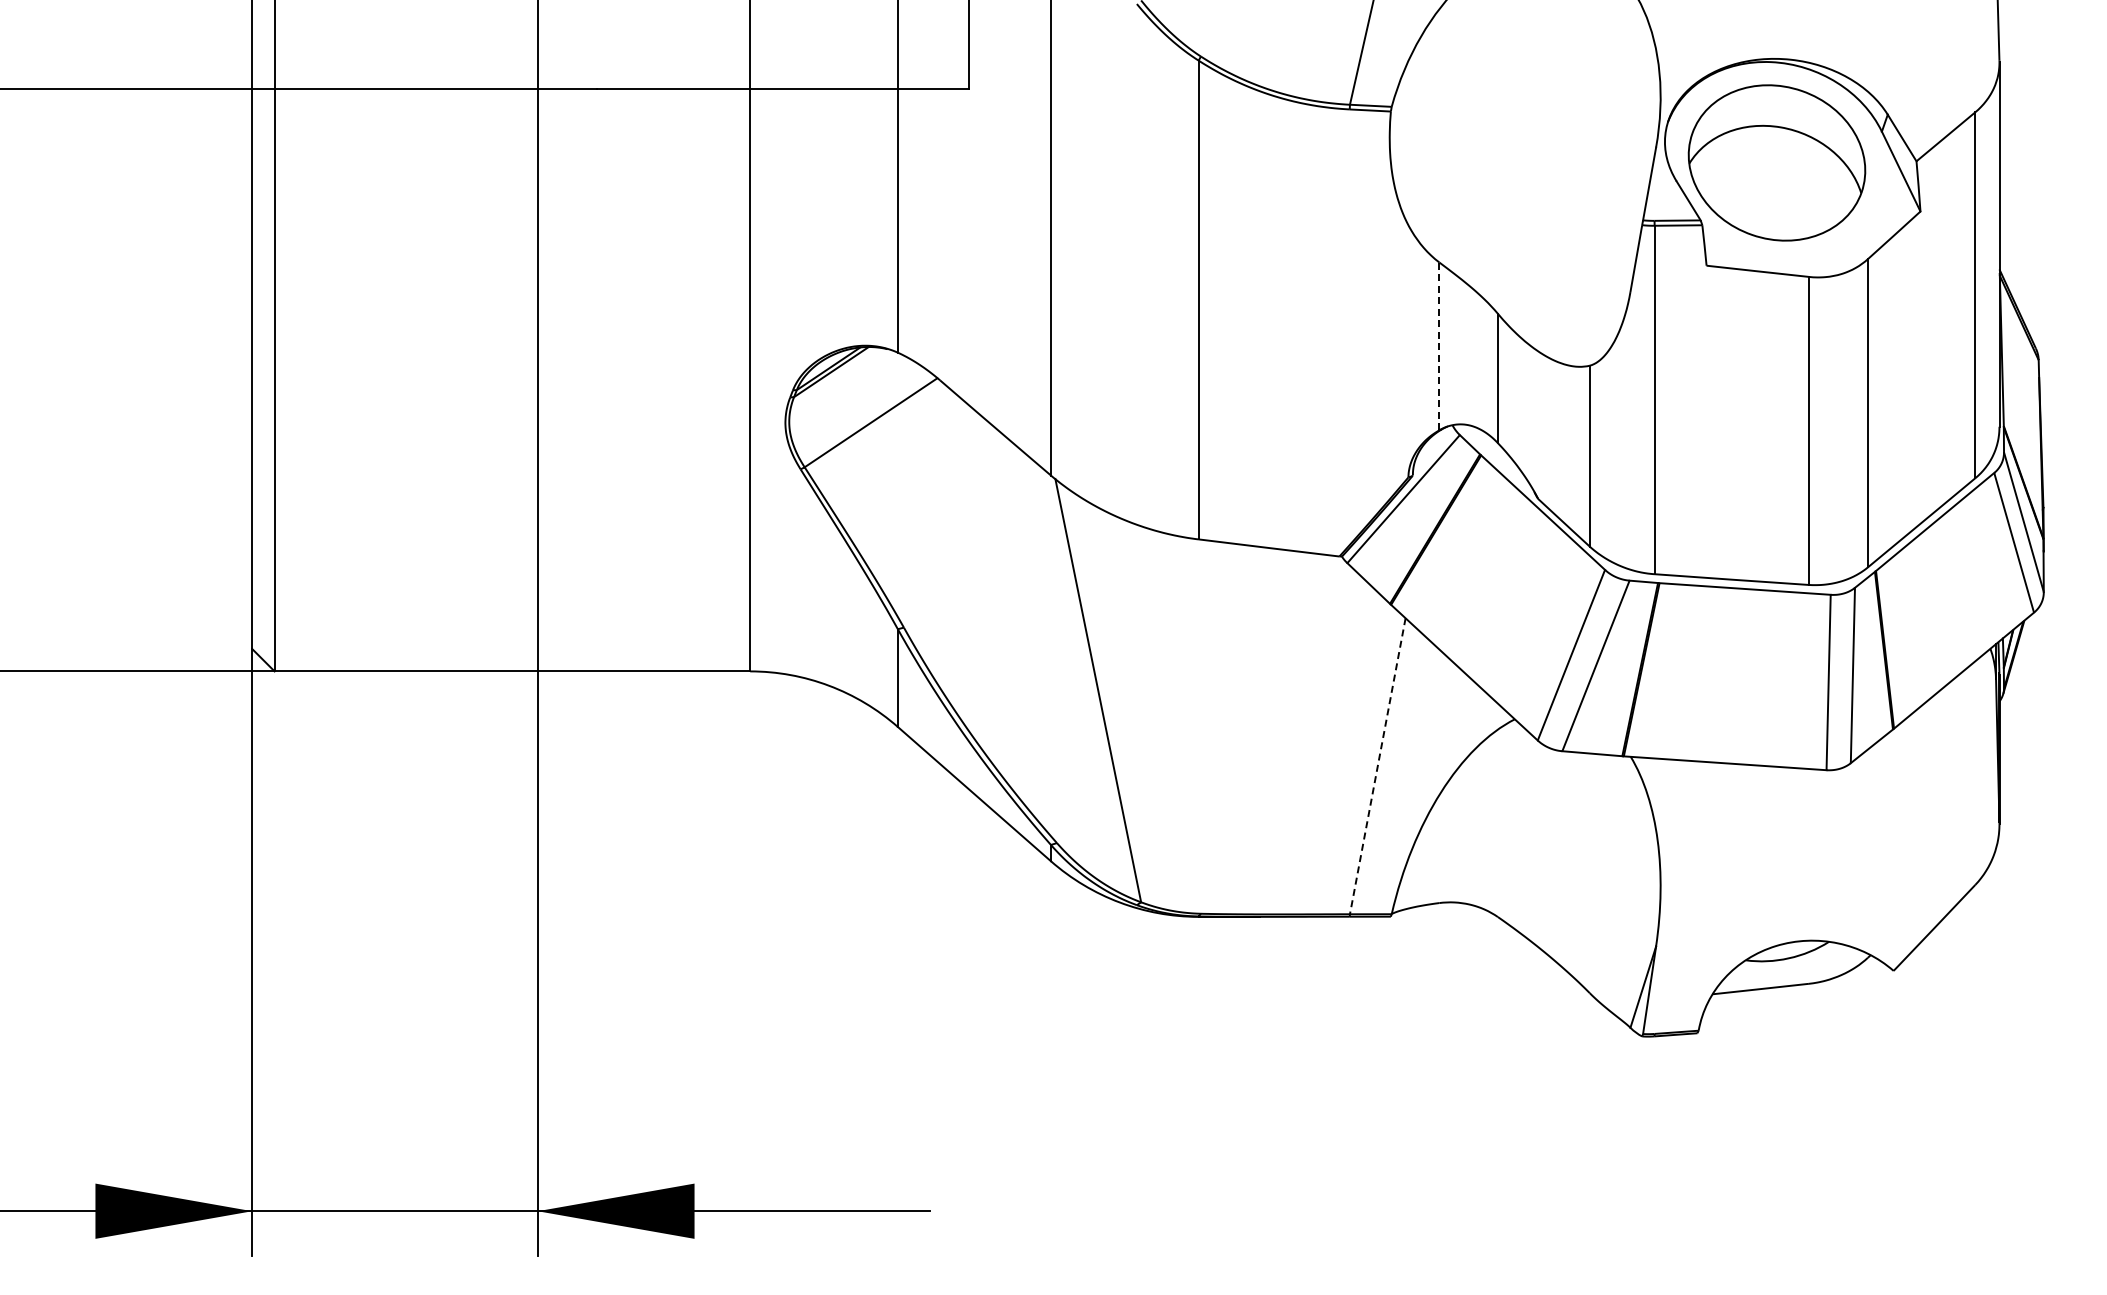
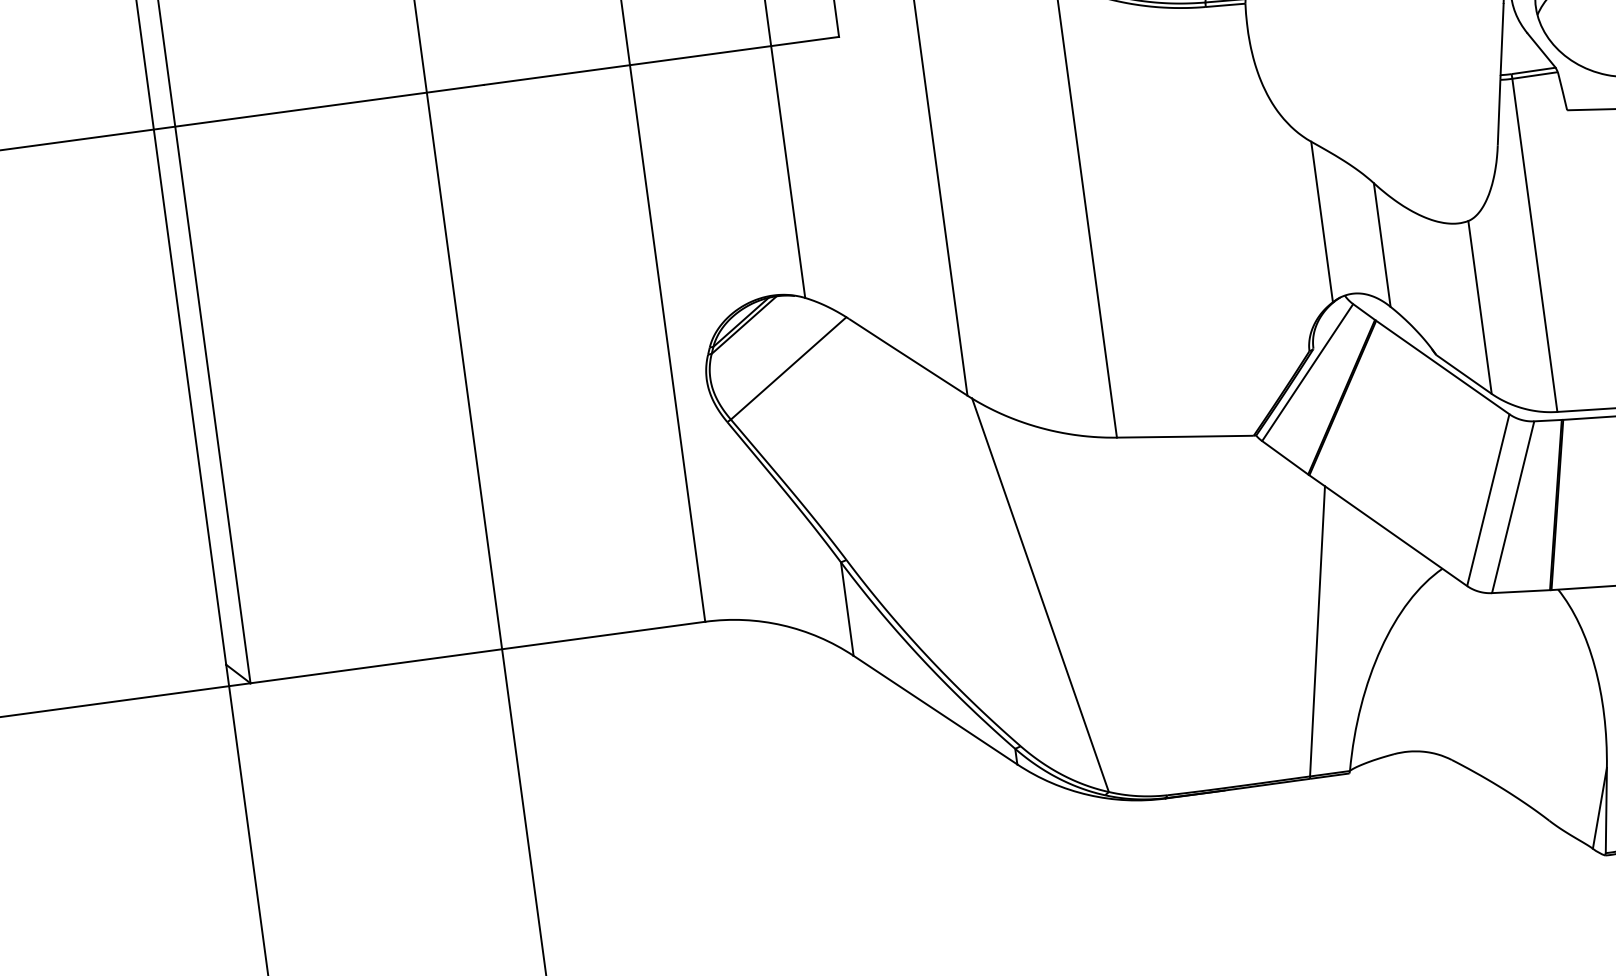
line: (1439, 346) -> (1322, 222), dashed -> solid
line: (1377, 766) -> (1317, 631), dashed -> solid

